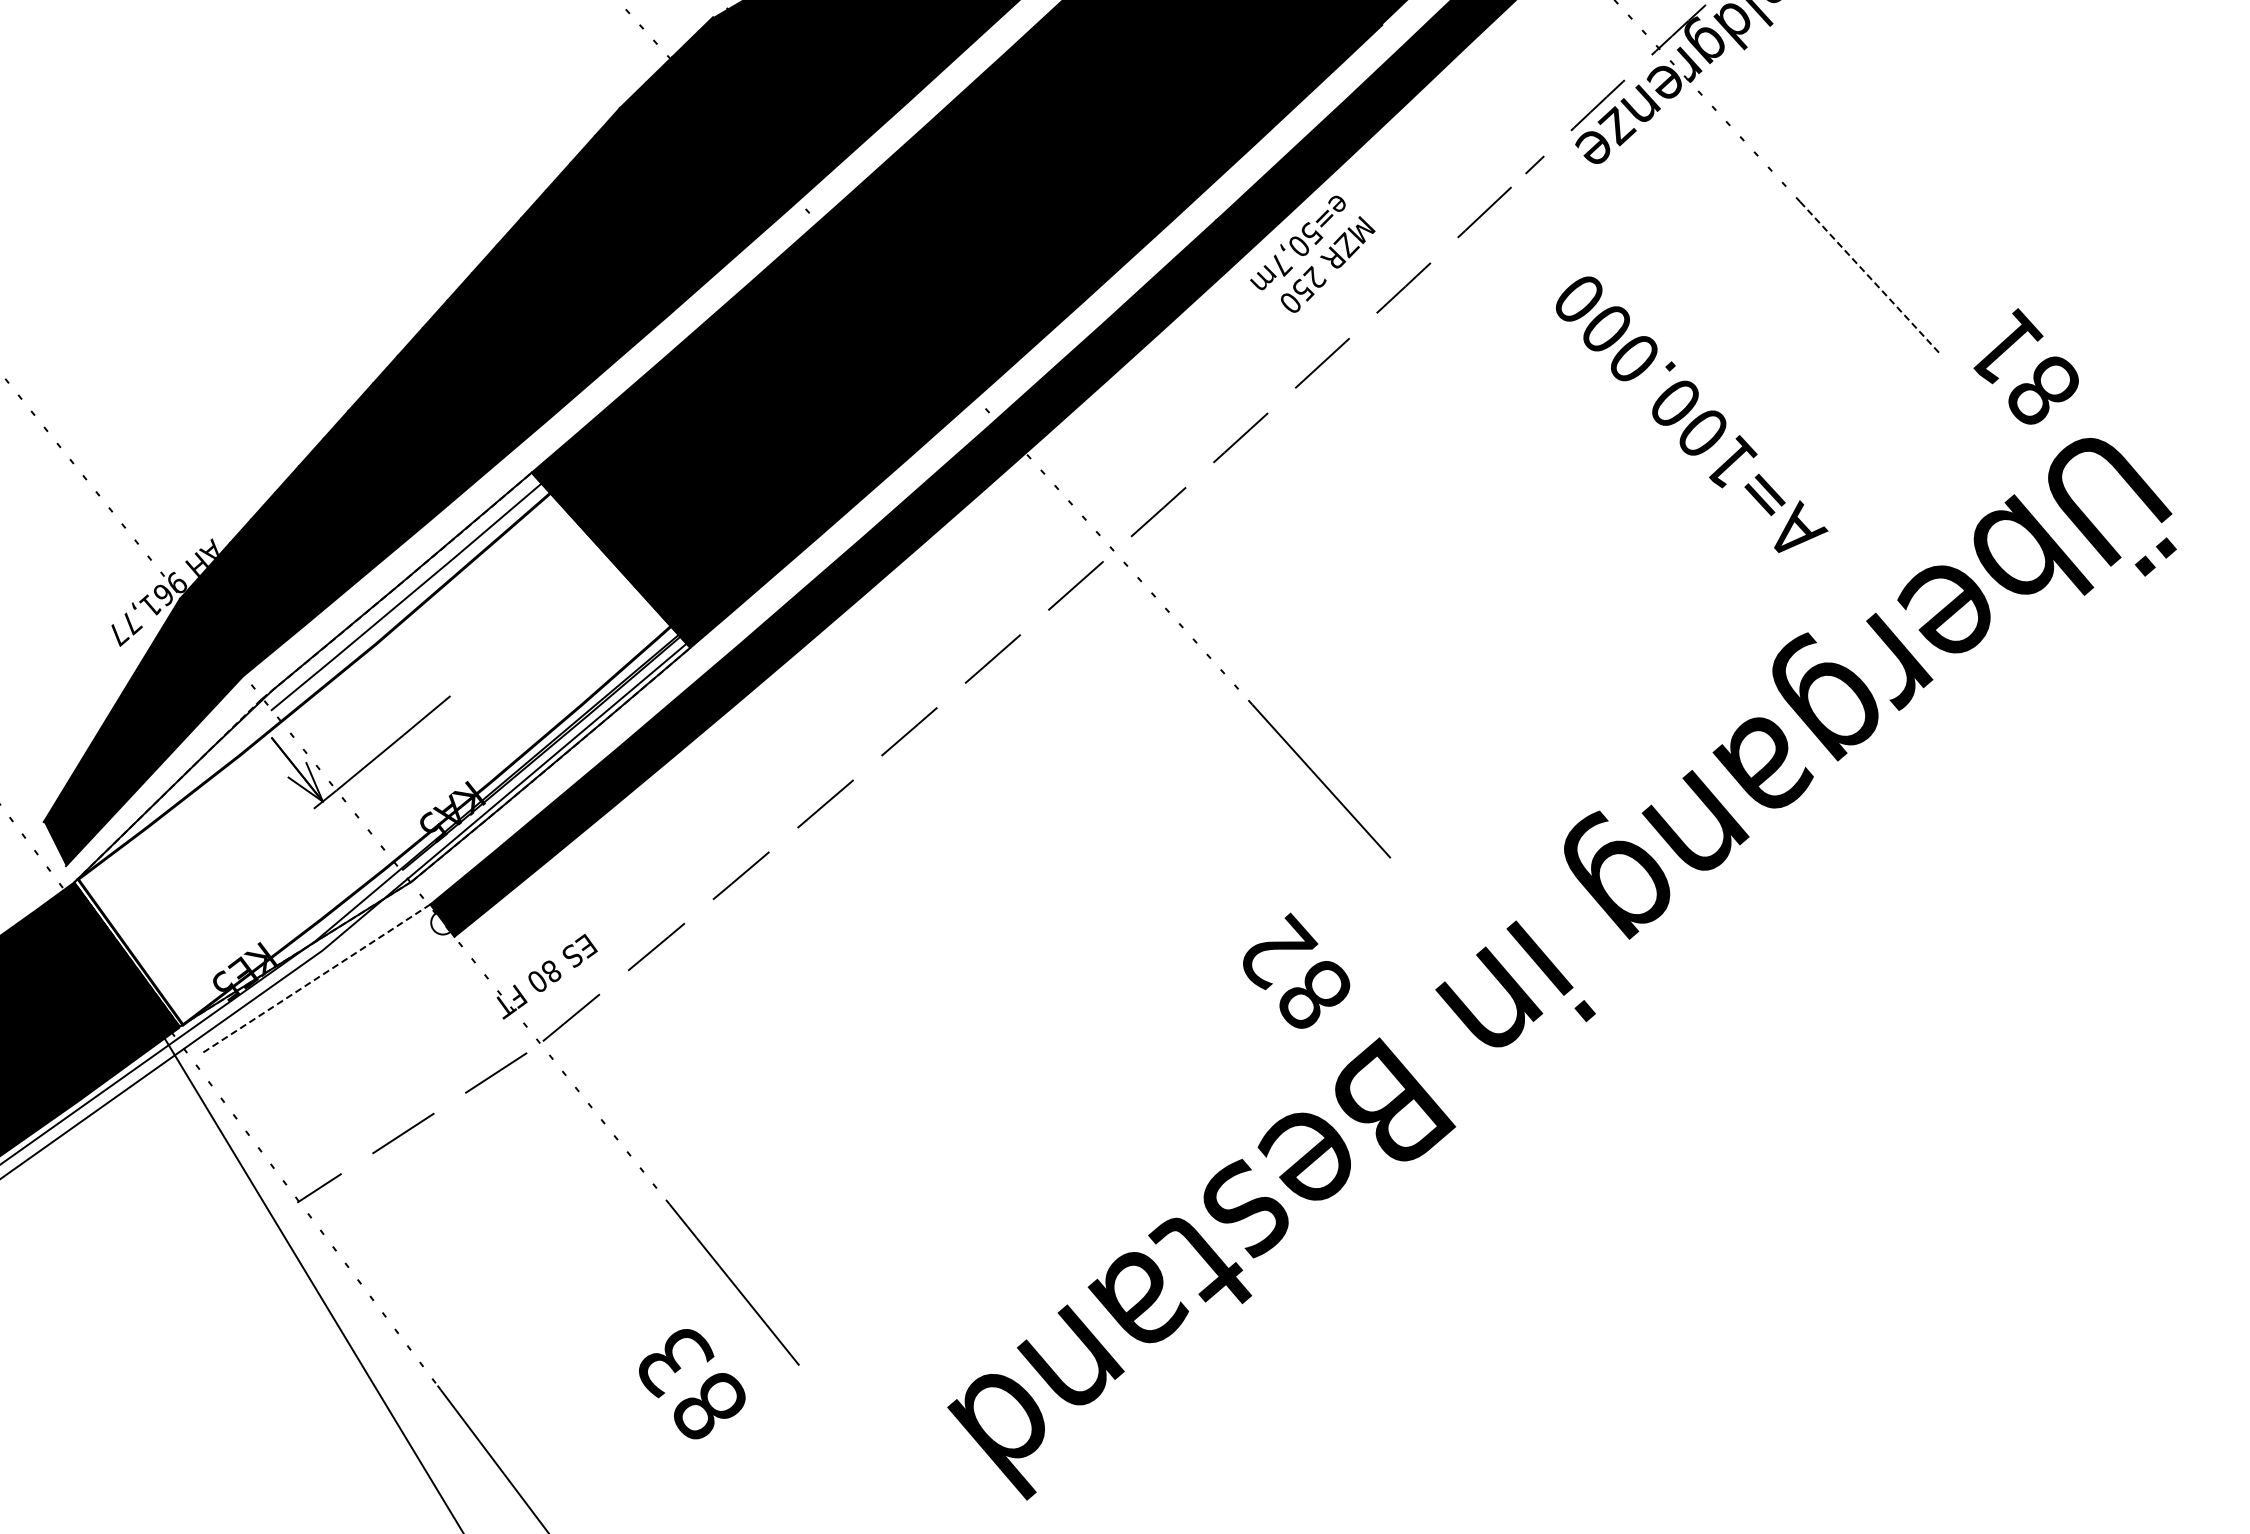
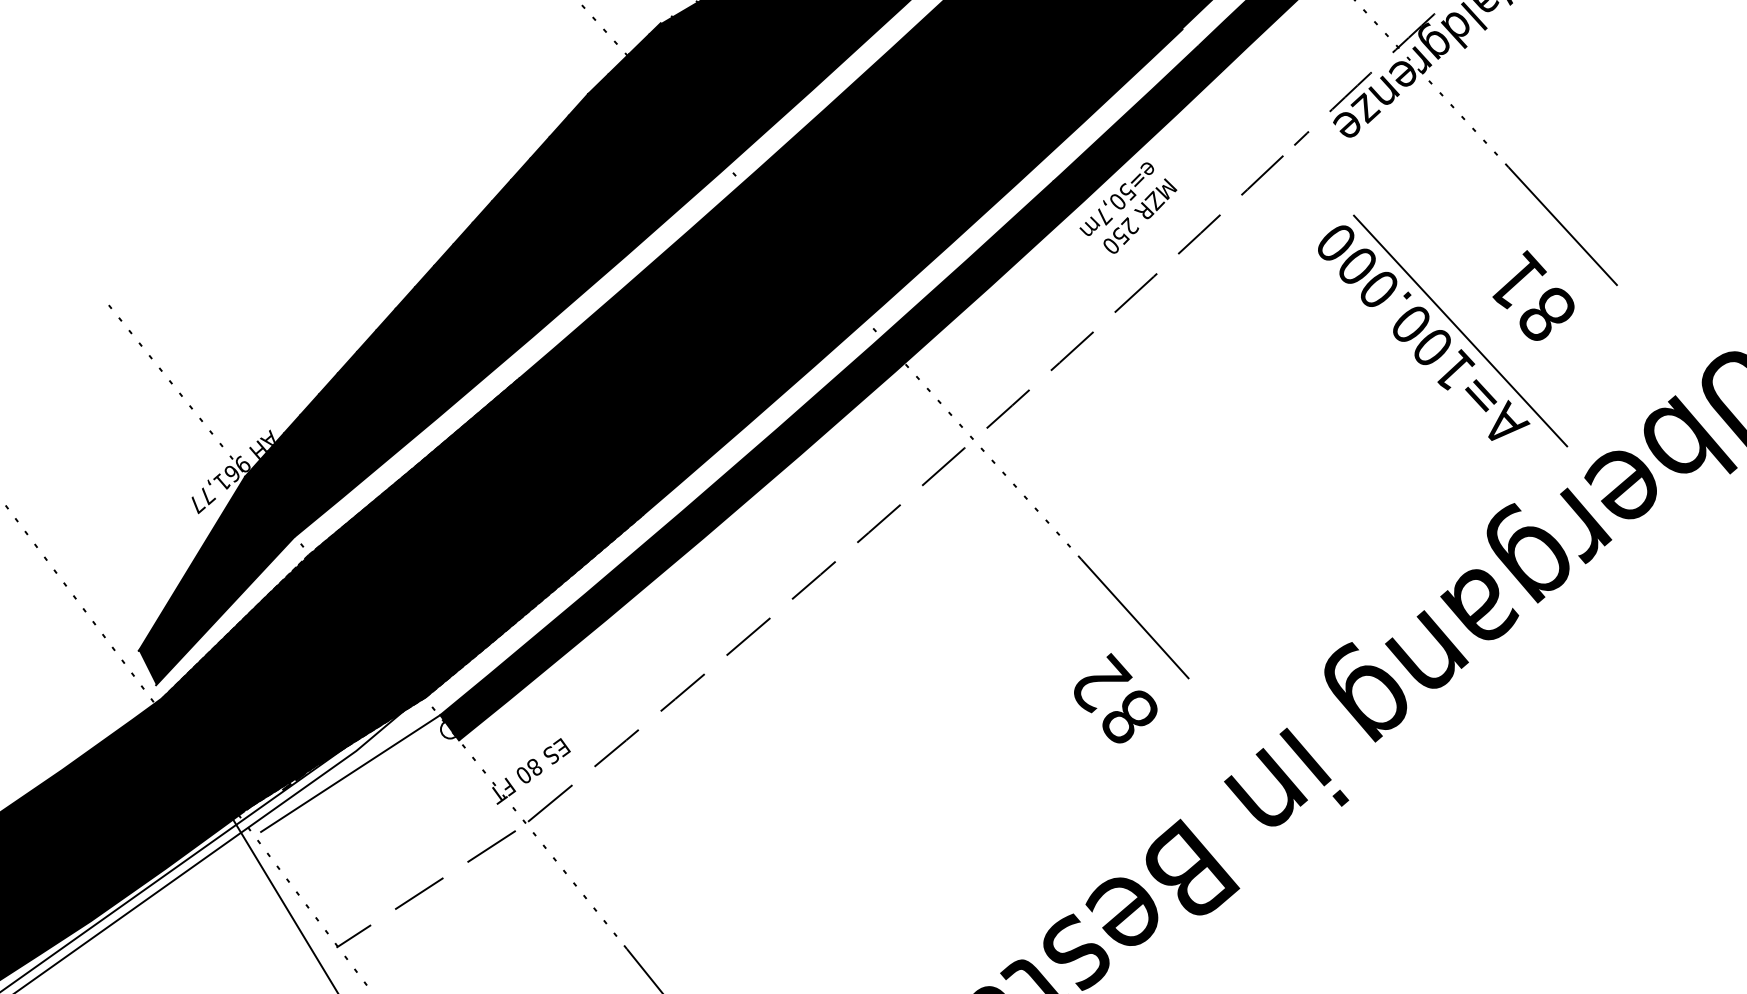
line: (1870, 278) -> (1563, 226), dashed -> solid
text: (2025, 366) -> (1532, 295), moved
line: (1738, 411) -> (1460, 330), added
fill: (382, 749) -> (402, 594), added
text: (1296, 970) -> (1115, 697), moved
line: (315, 979) -> (350, 773), dashed -> solid

